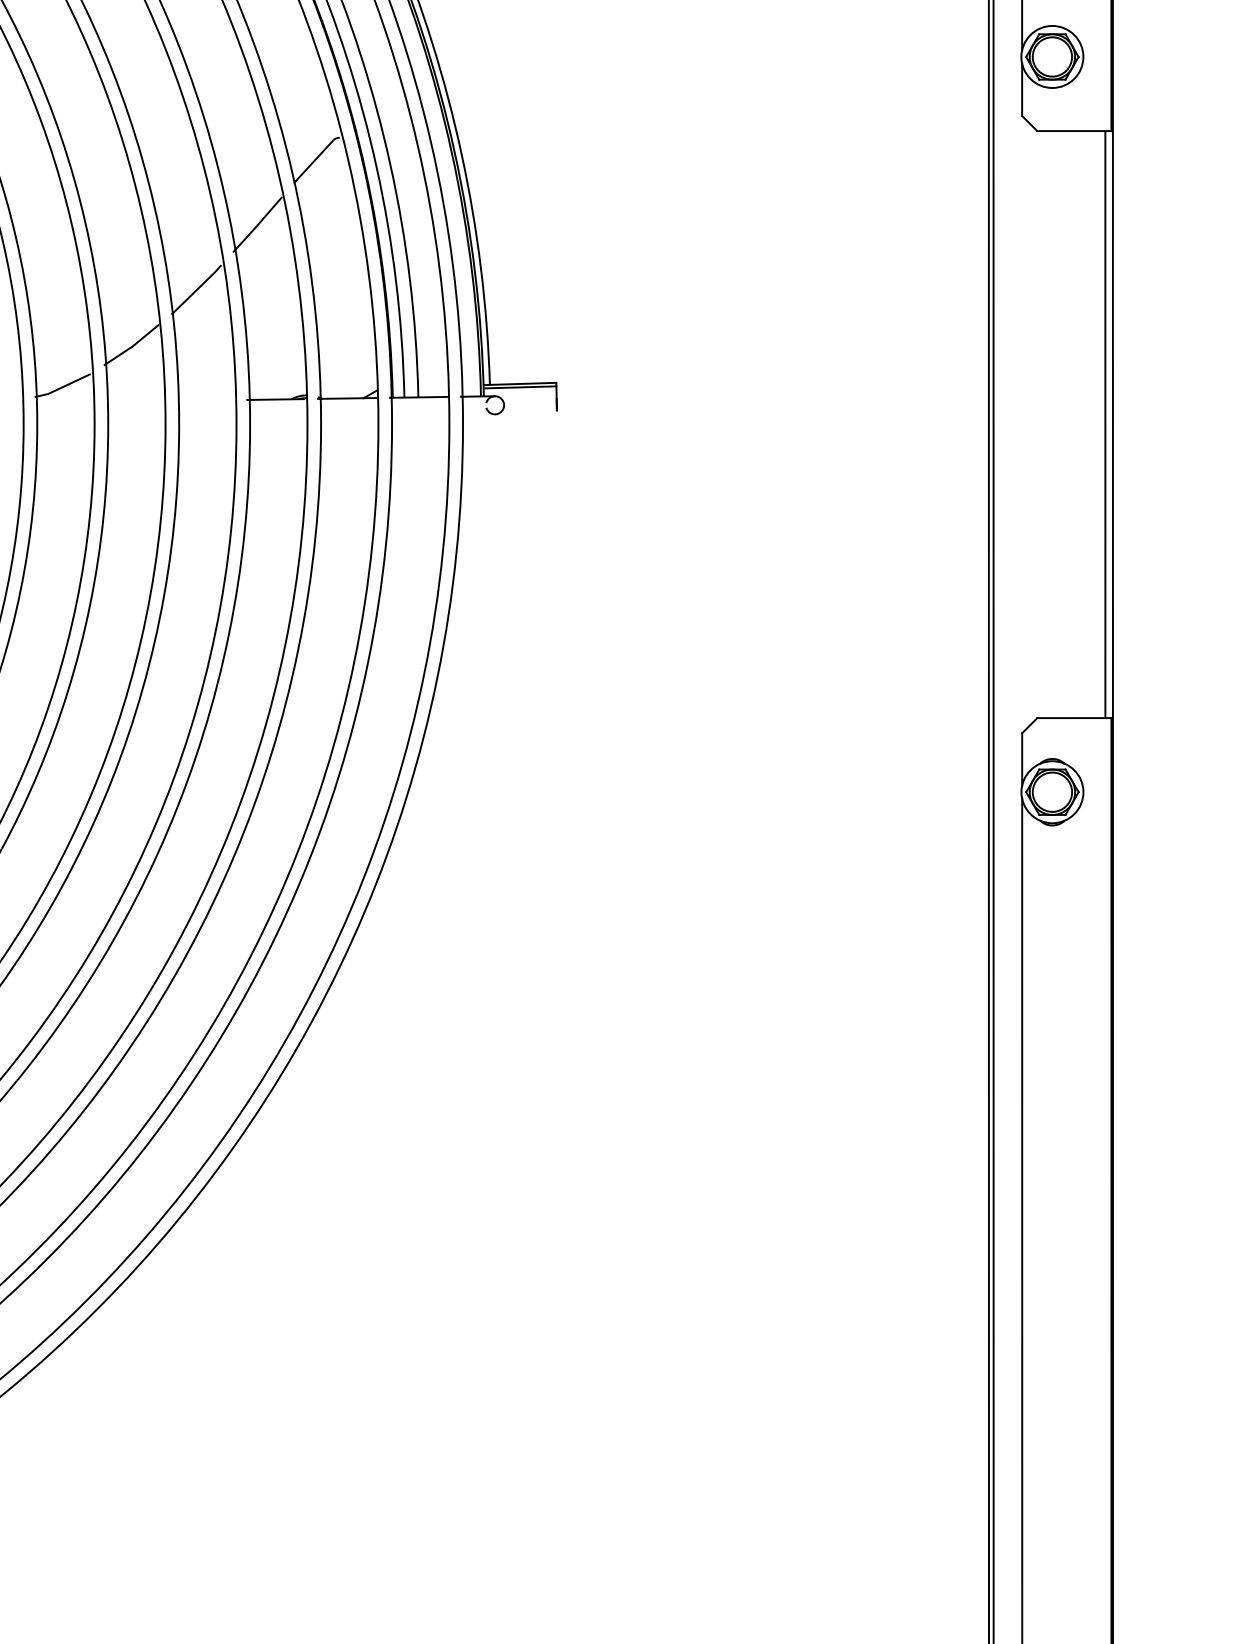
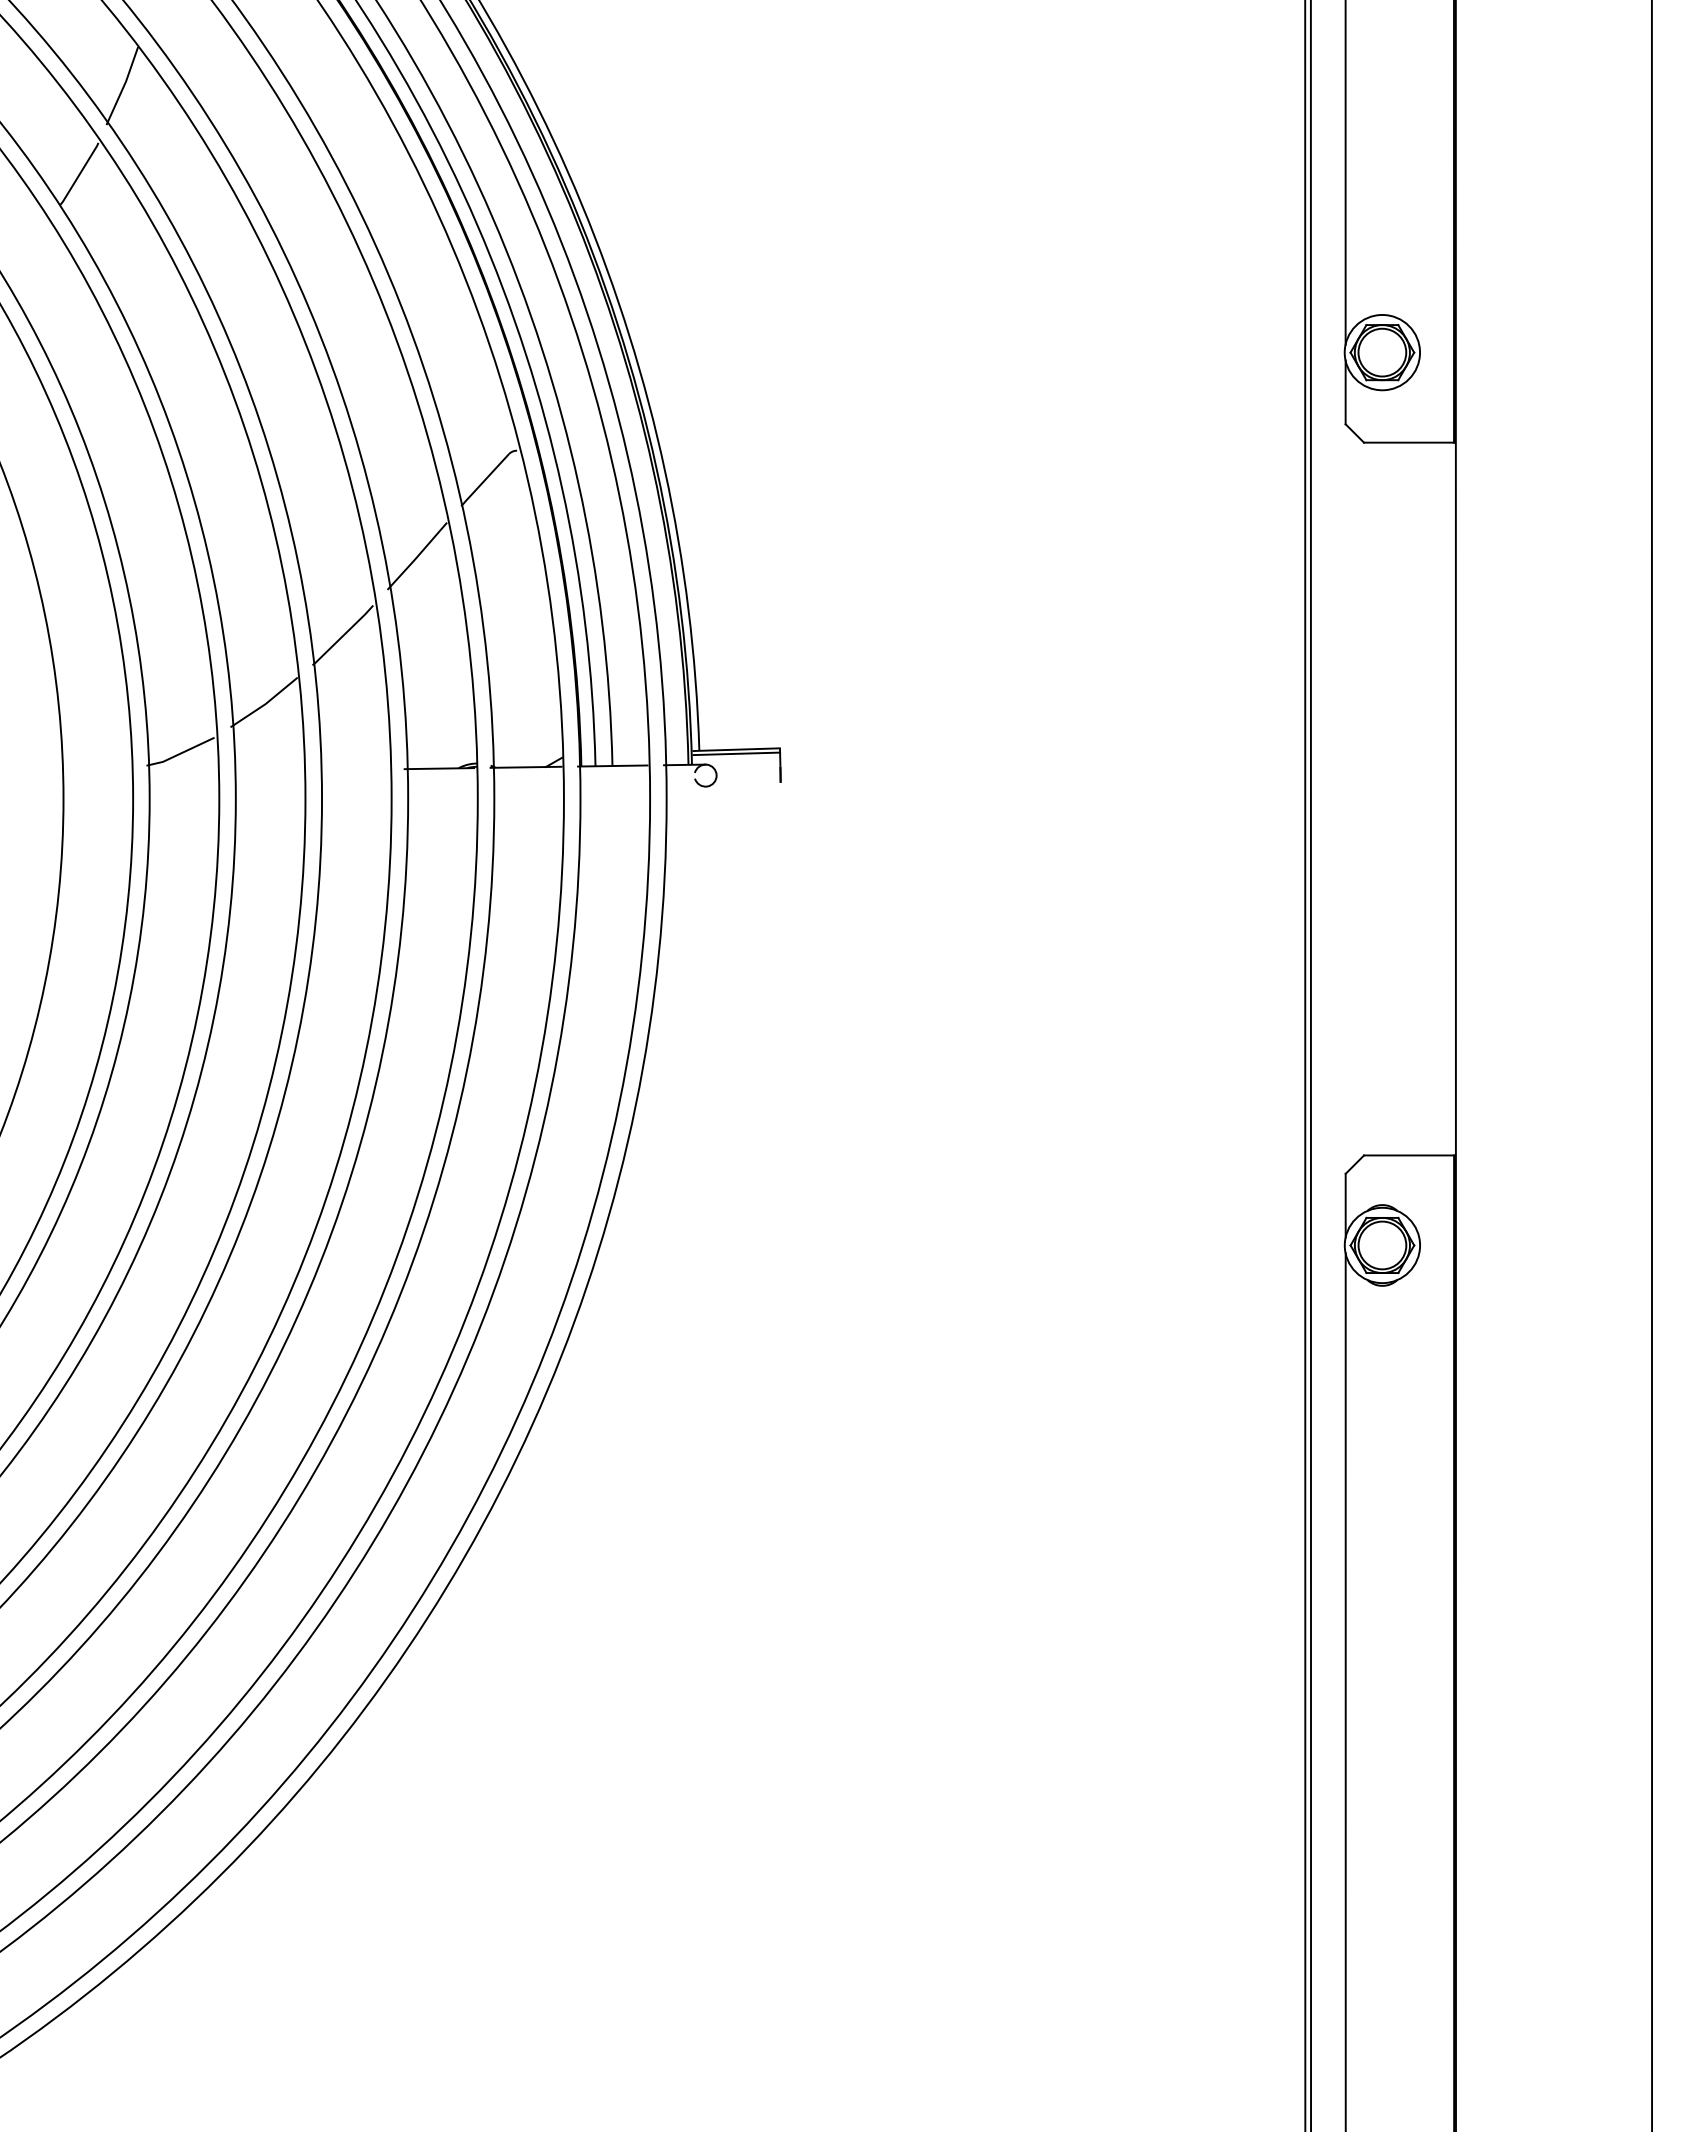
line: (1105, 424) -> (1446, 798), removed

